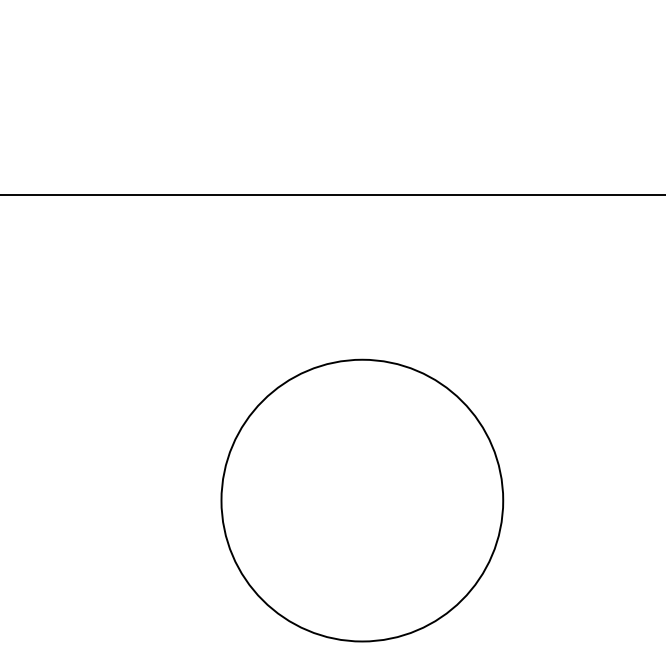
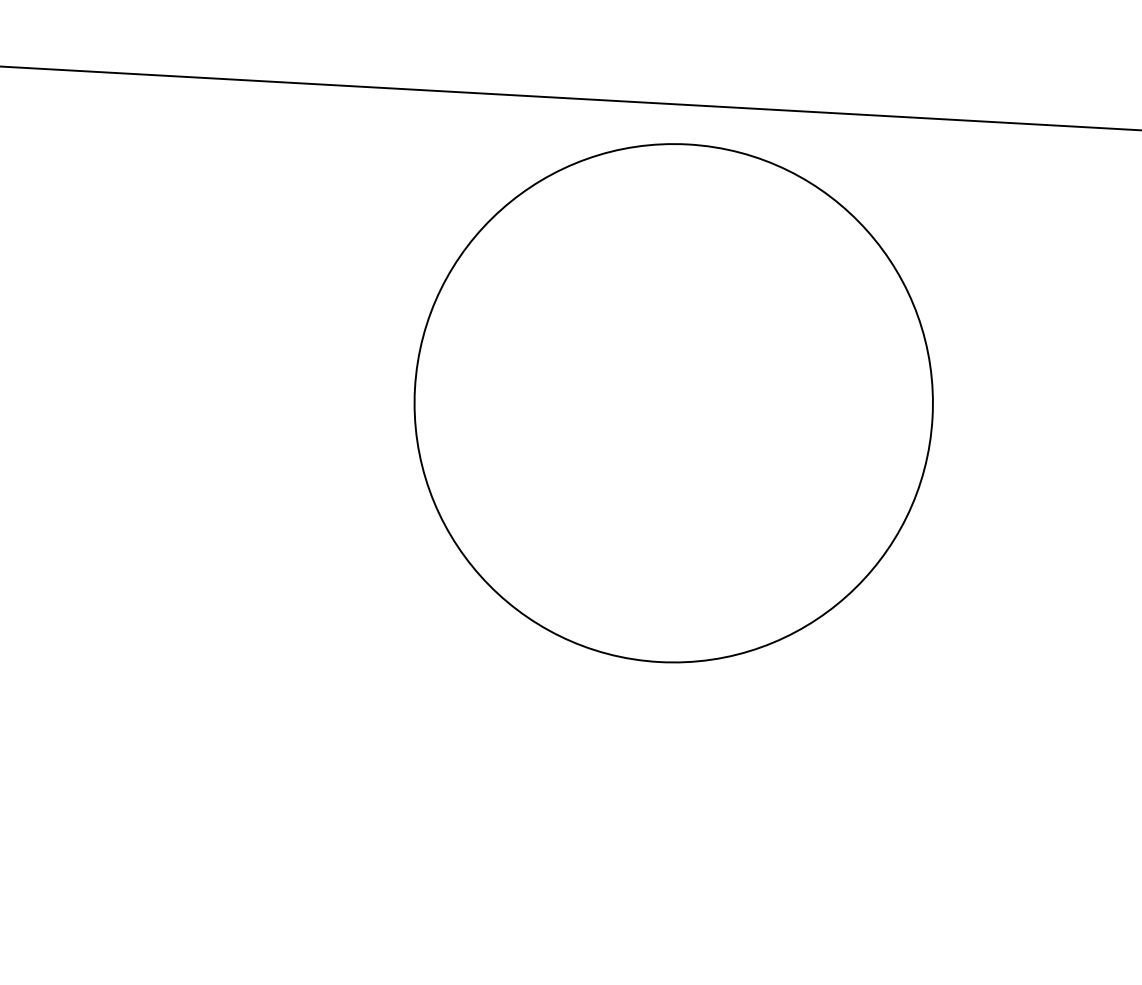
circle: (362, 500) -> (674, 403), moved

